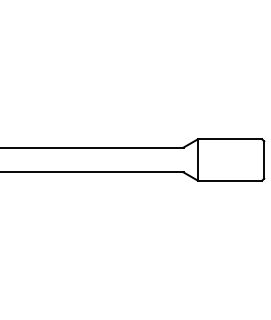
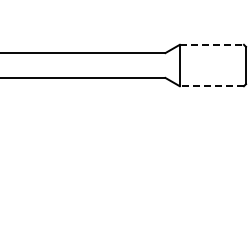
line: (230, 139) -> (212, 45), solid -> dashed
line: (229, 180) -> (211, 86), solid -> dashed

